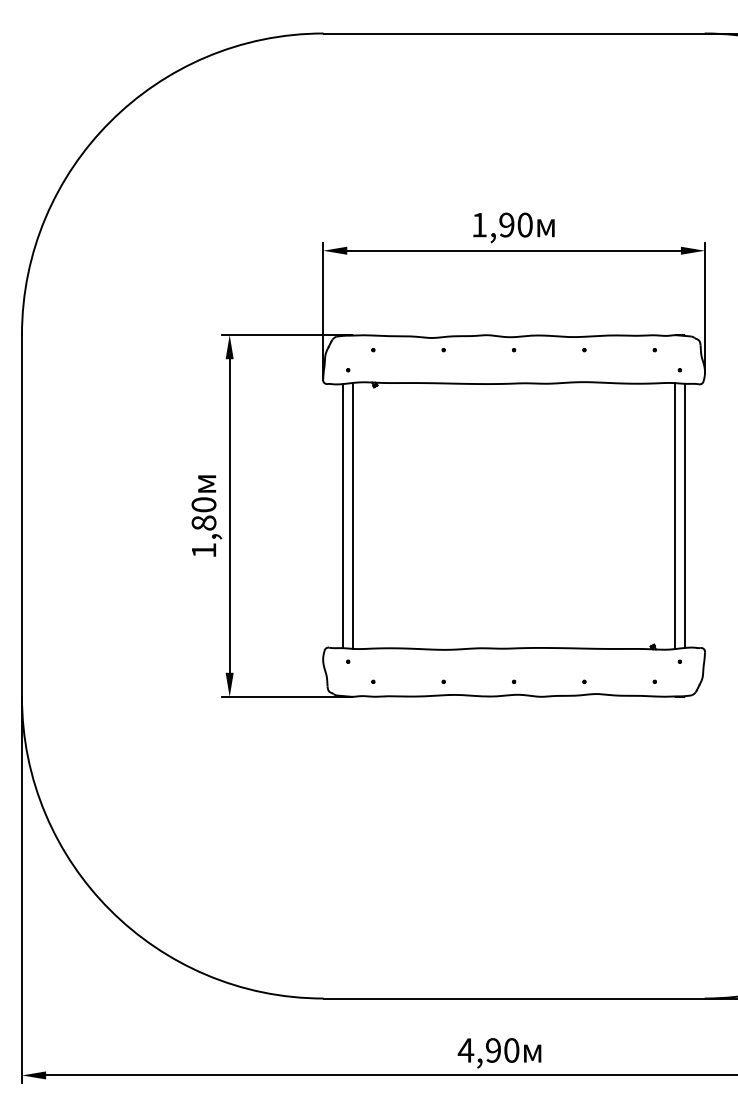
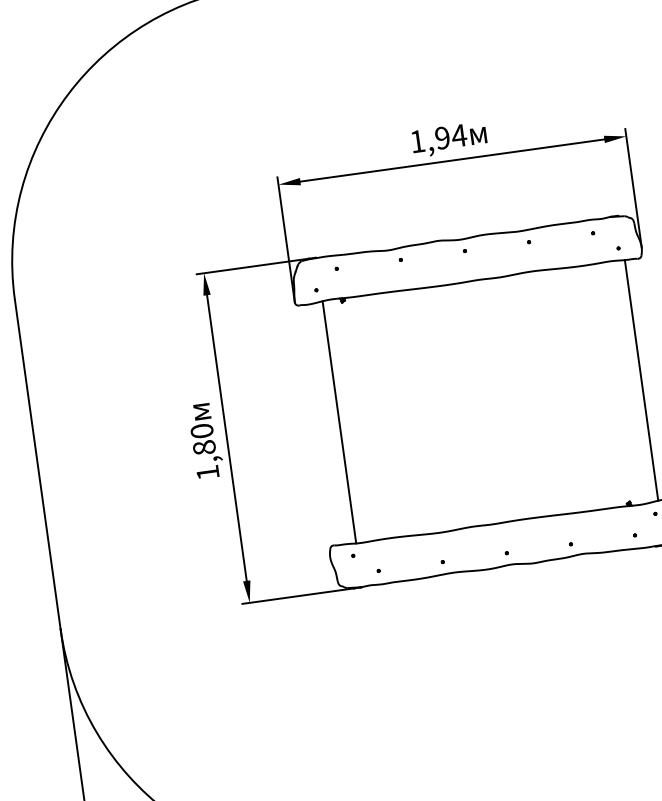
text: (524, 224) -> (458, 135), 1,90 -> 1,94
line: (343, 516) -> (330, 424), removed
line: (674, 516) -> (632, 382), removed

